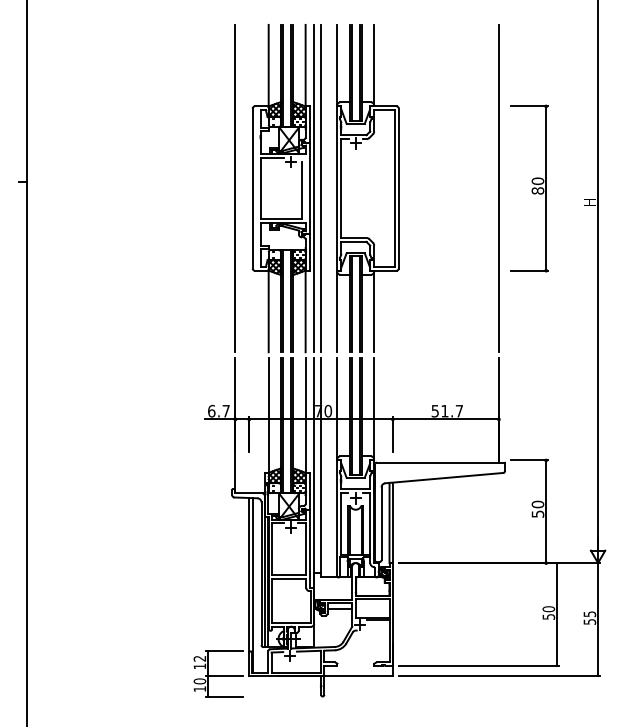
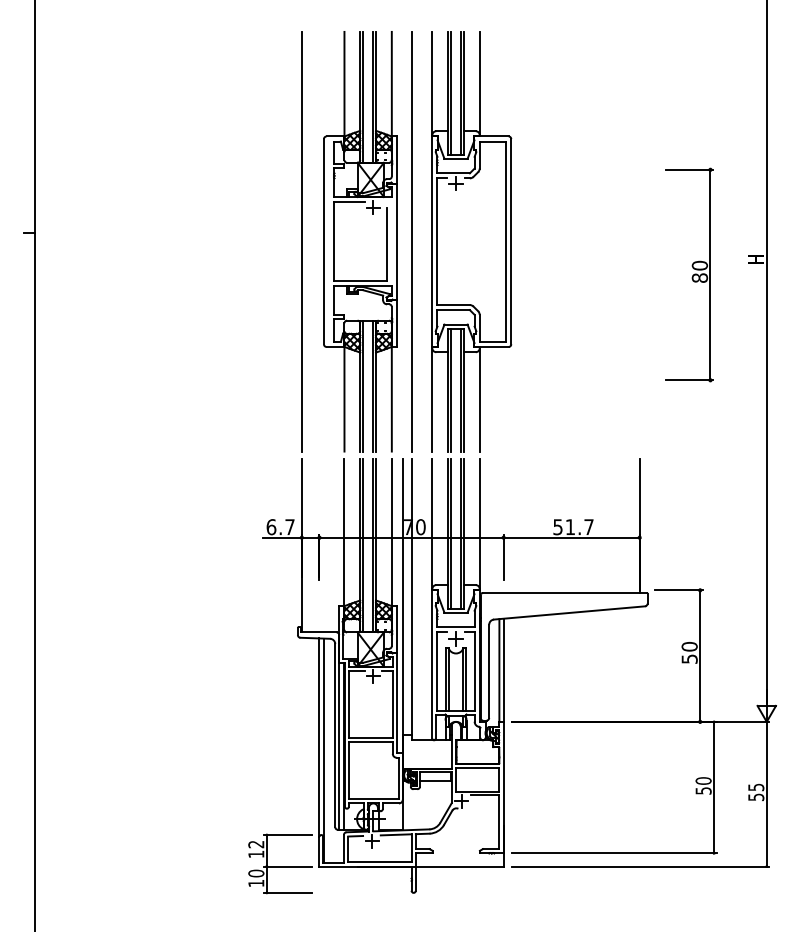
line: (314, 188) -> (403, 241), removed
line: (498, 188) -> (639, 241), removed
part: (529, 188) -> (689, 274), moved

